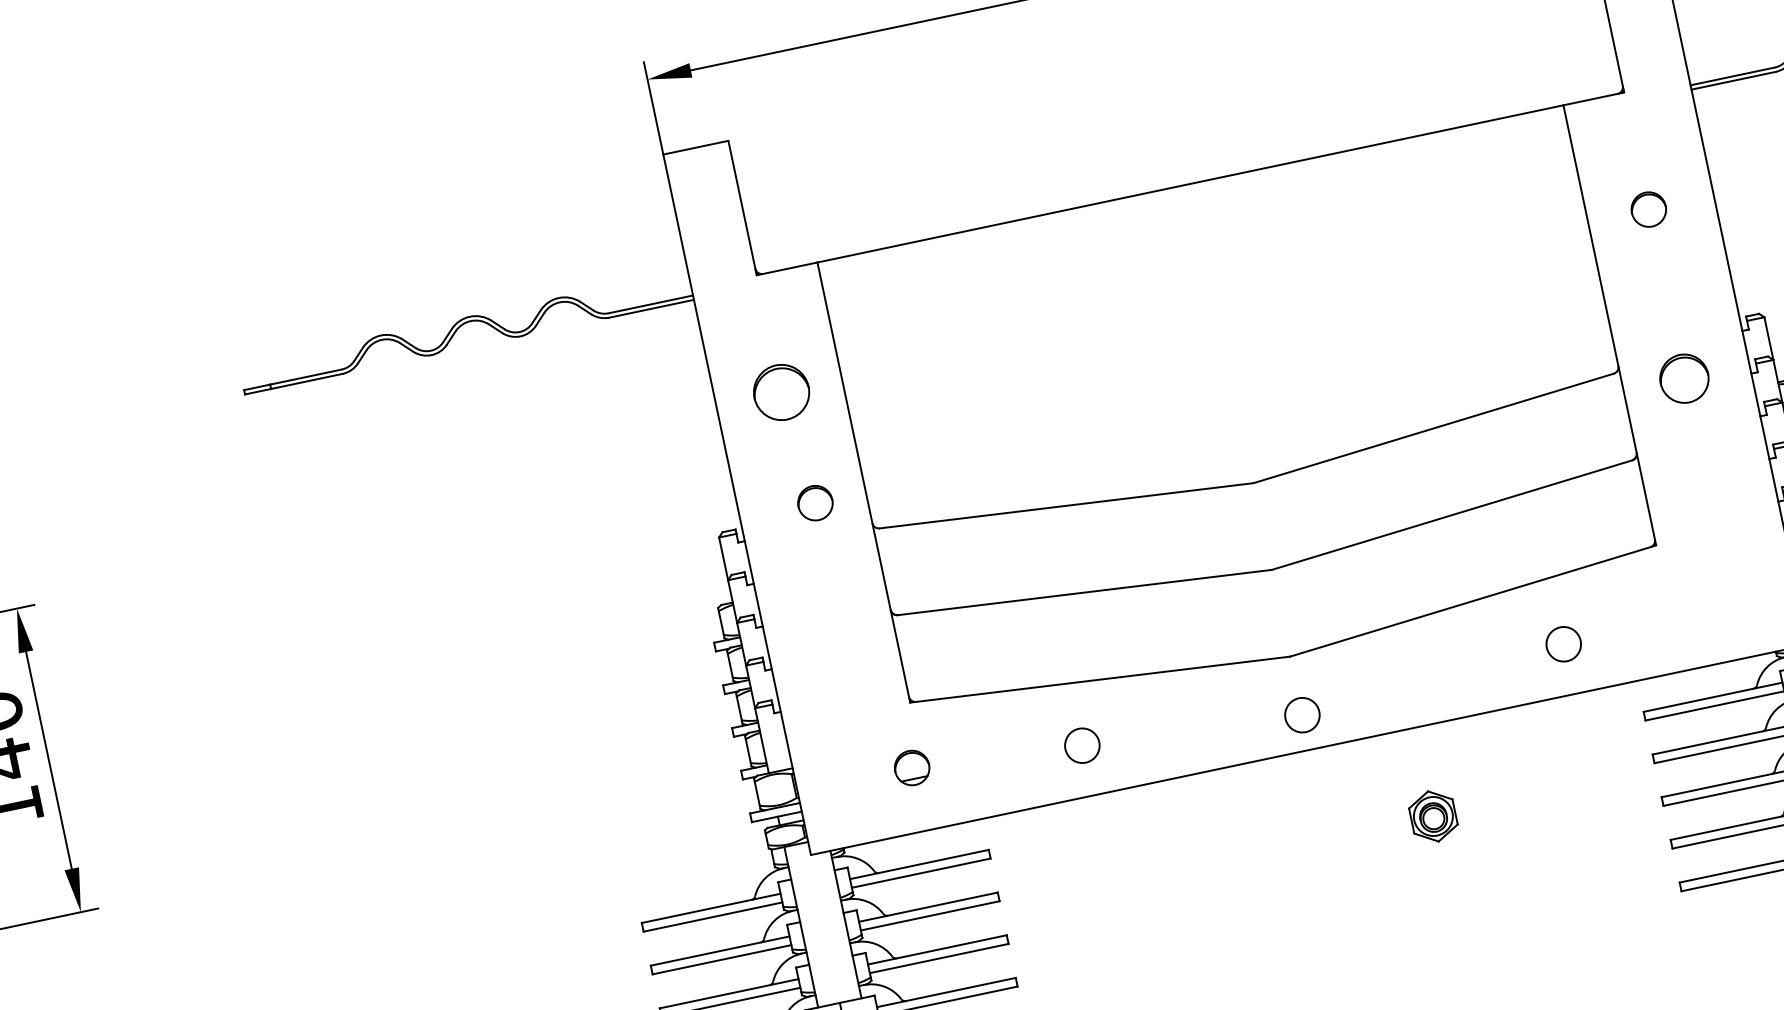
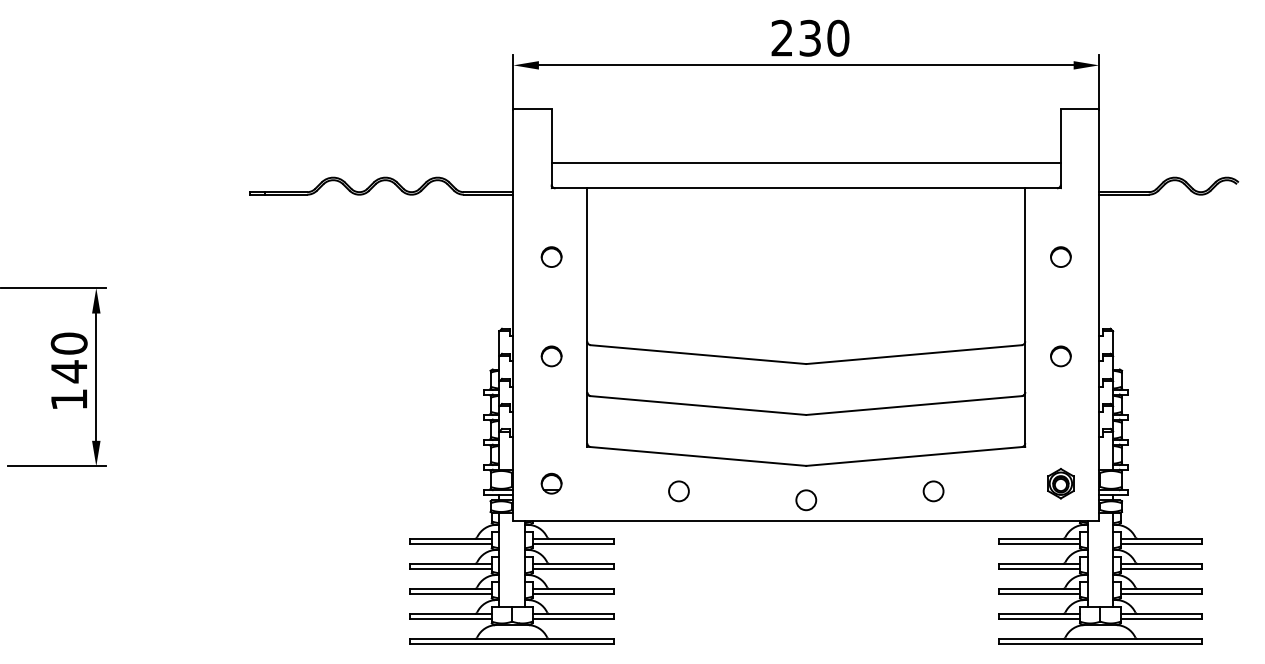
line: (1179, 140) -> (805, 162), added
part: (1683, 379) -> (1060, 356), size x0.71
part: (780, 391) -> (551, 256), size x0.62
part: (815, 503) -> (551, 356), moved
circle: (1563, 644) -> (933, 491), moved
part: (911, 767) -> (551, 483), moved
part: (1432, 816) -> (1060, 483), moved

